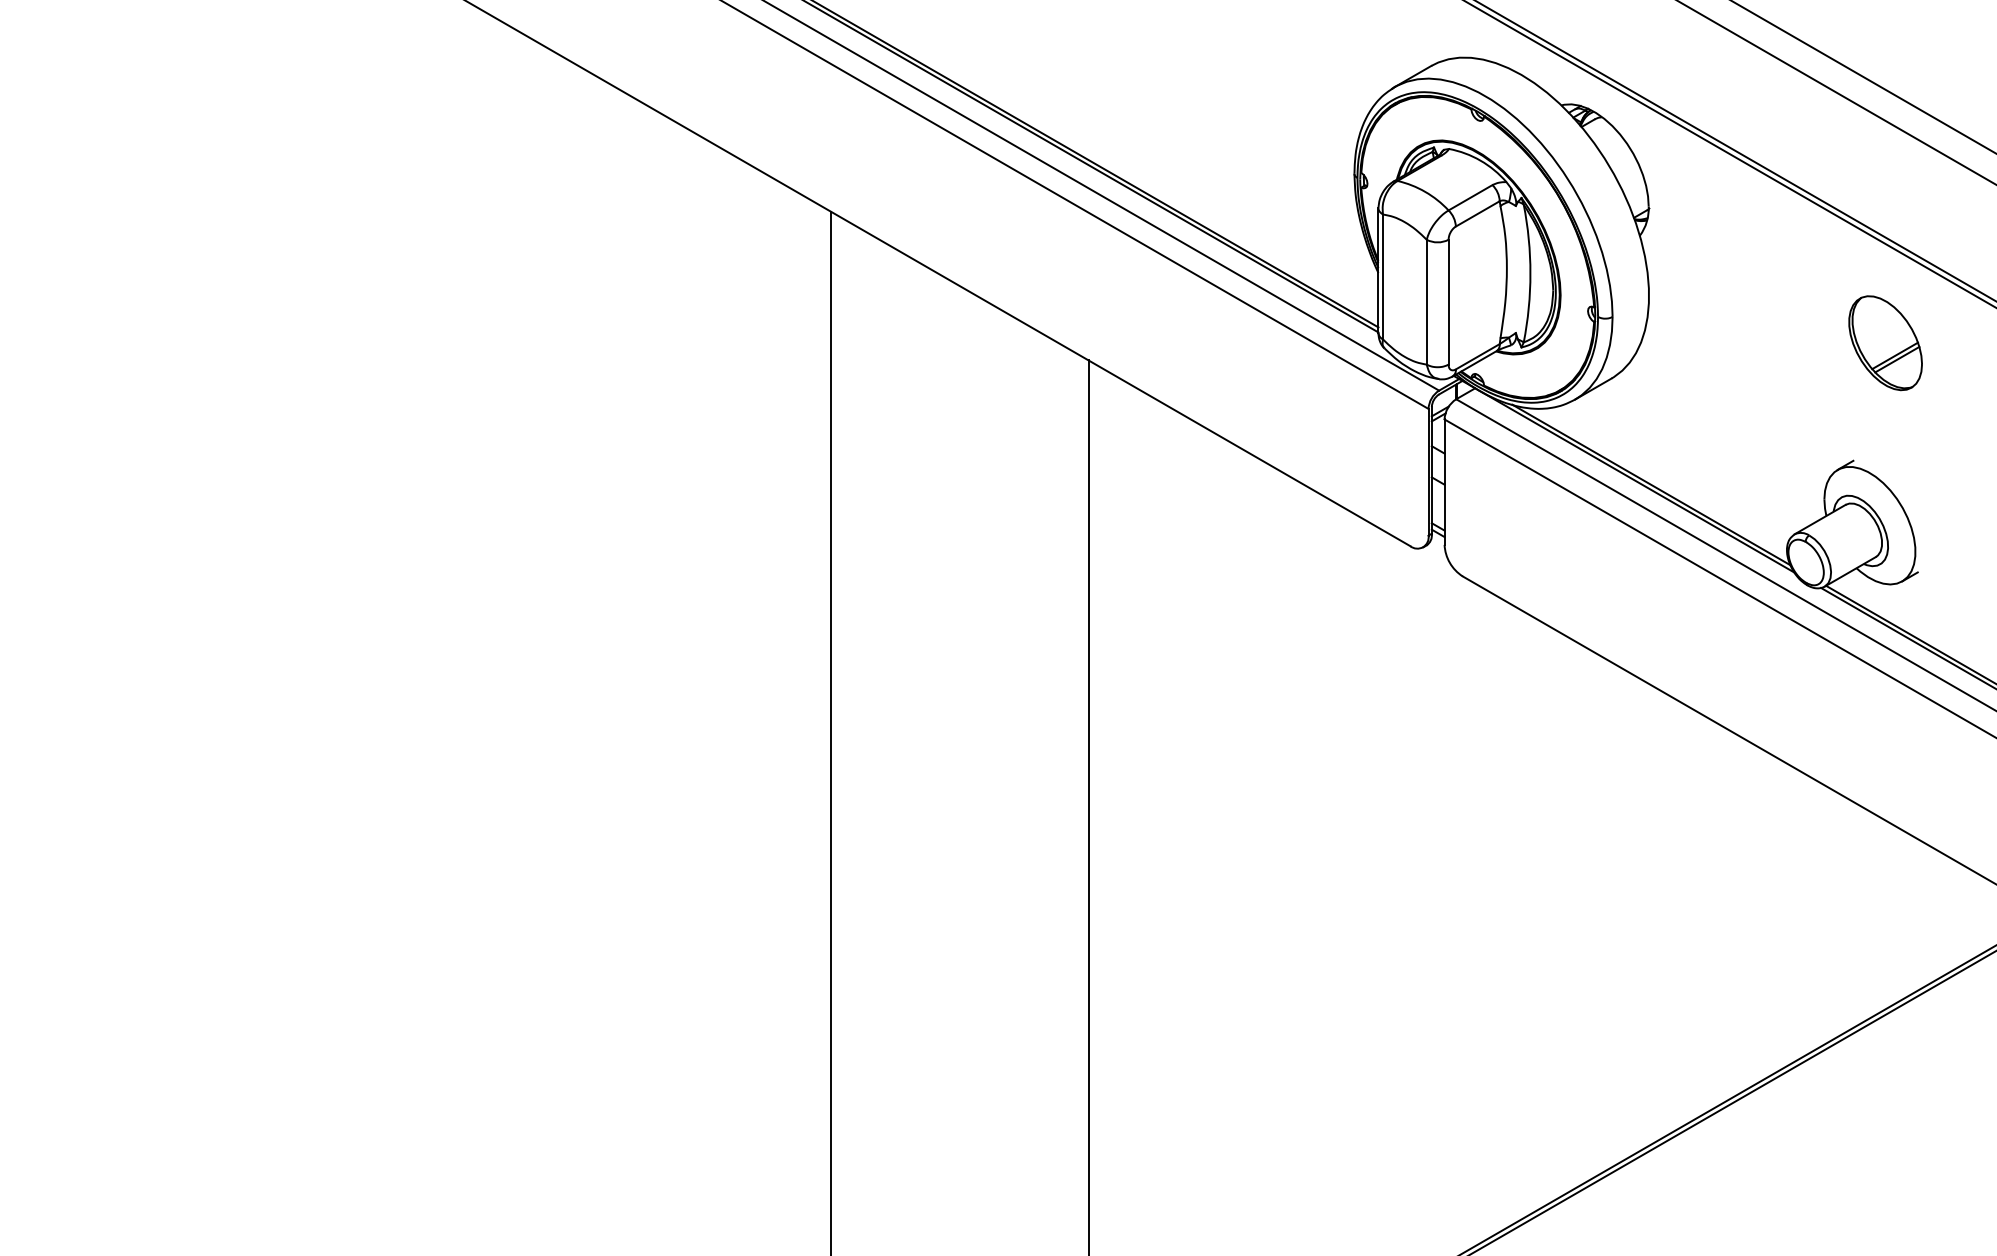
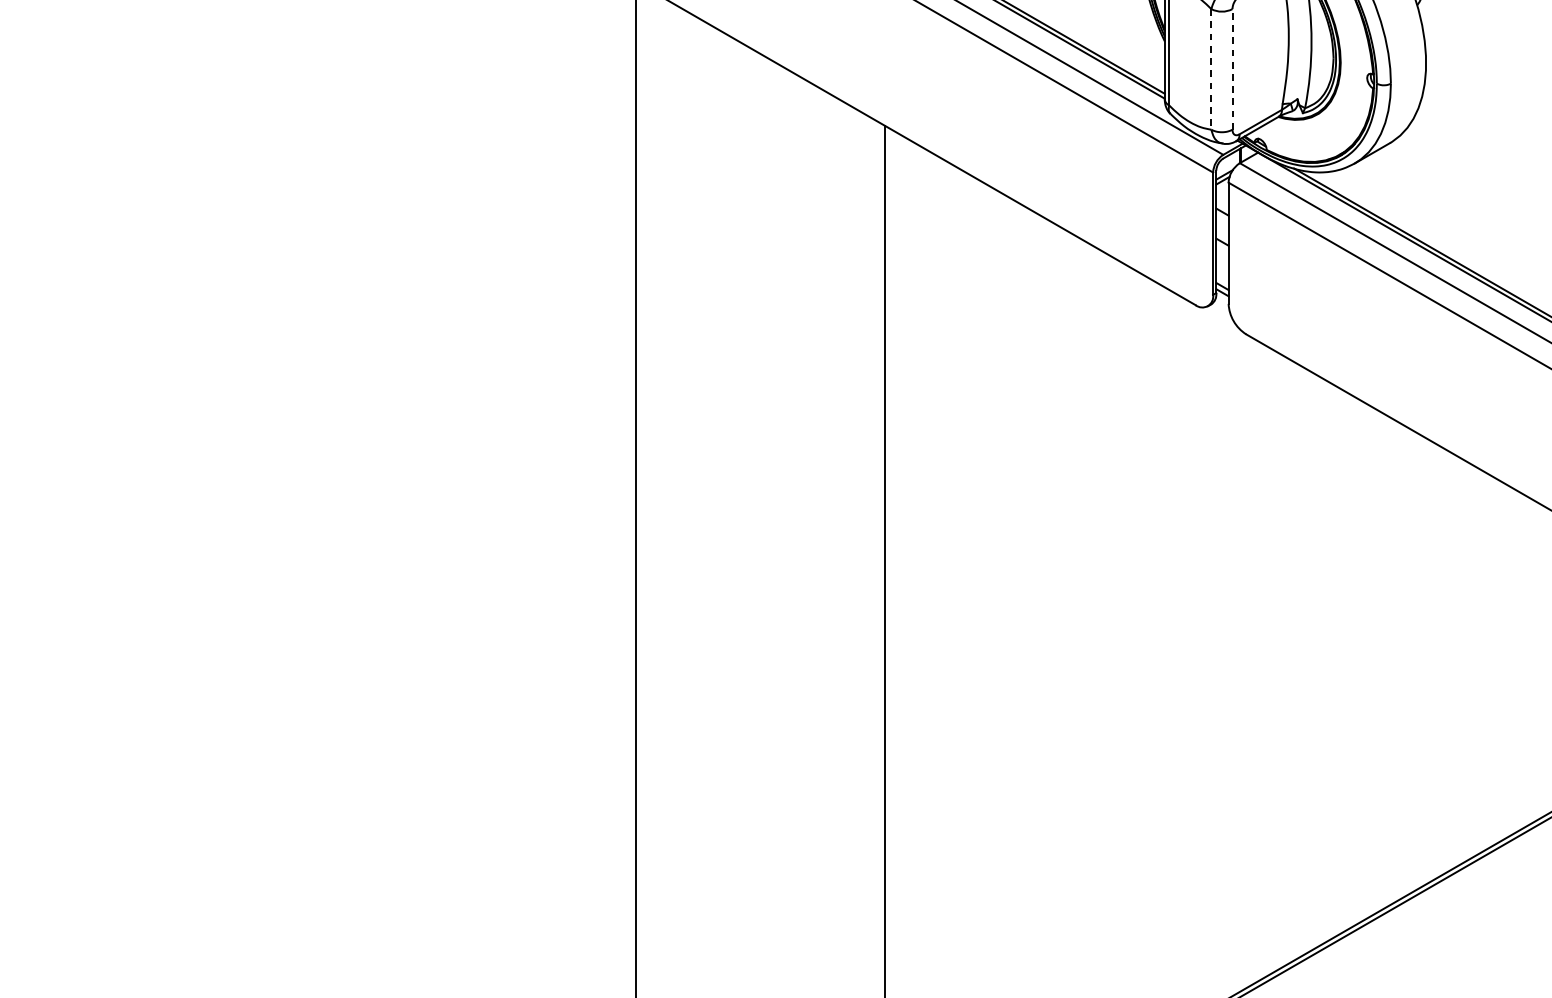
line: (1448, 301) -> (1232, 68), solid -> dashed
line: (1426, 302) -> (1211, 69), solid -> dashed

